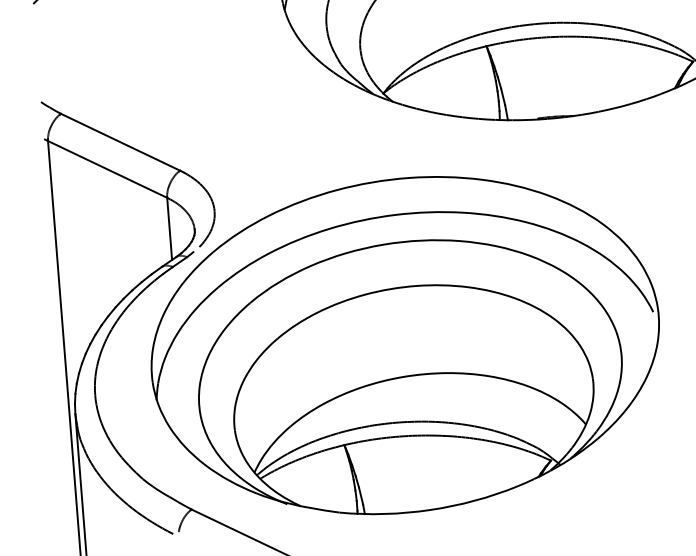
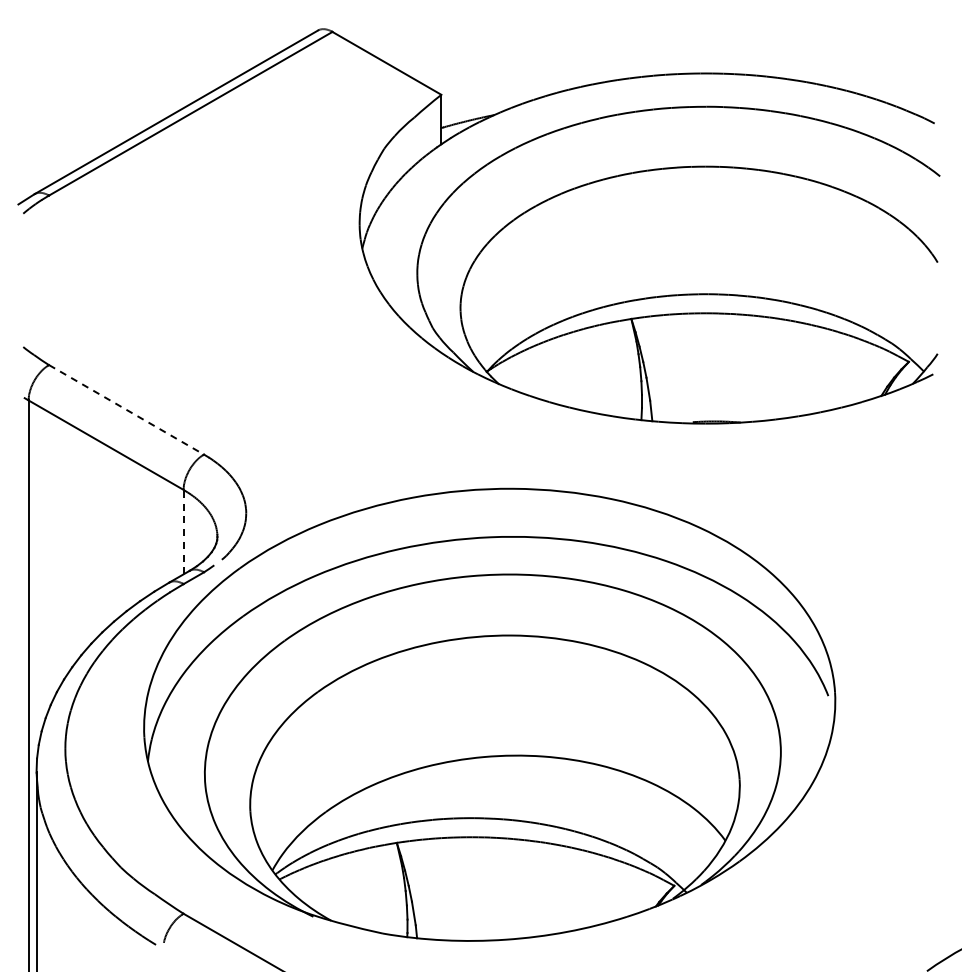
line: (120, 142) -> (126, 410), solid -> dashed
line: (169, 228) -> (183, 531), solid -> dashed

